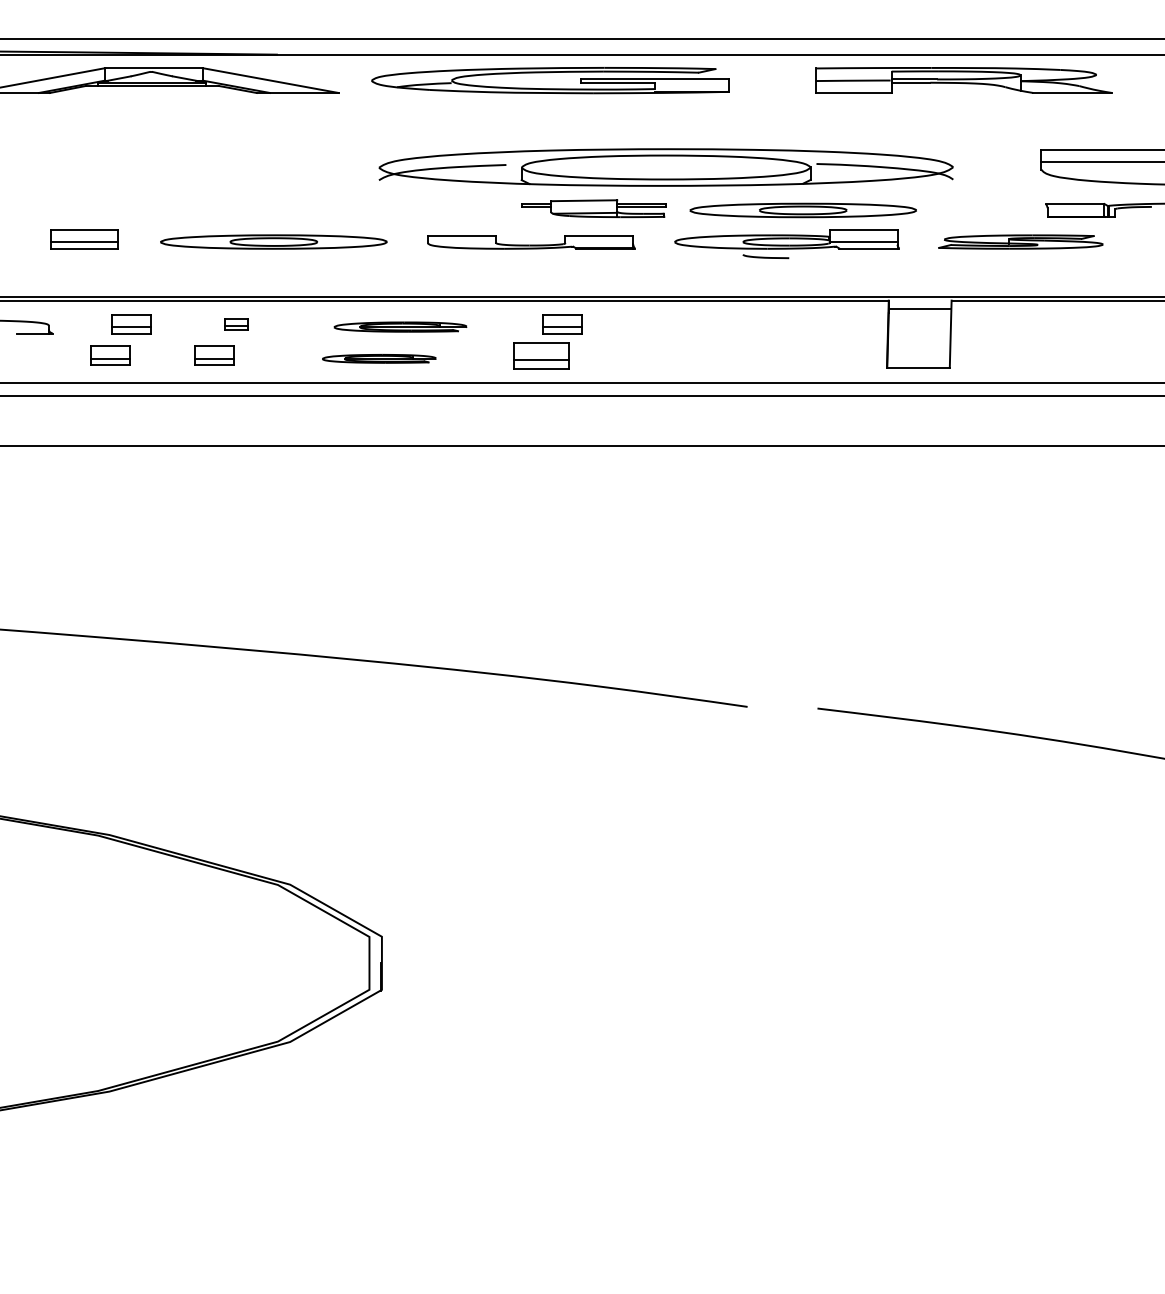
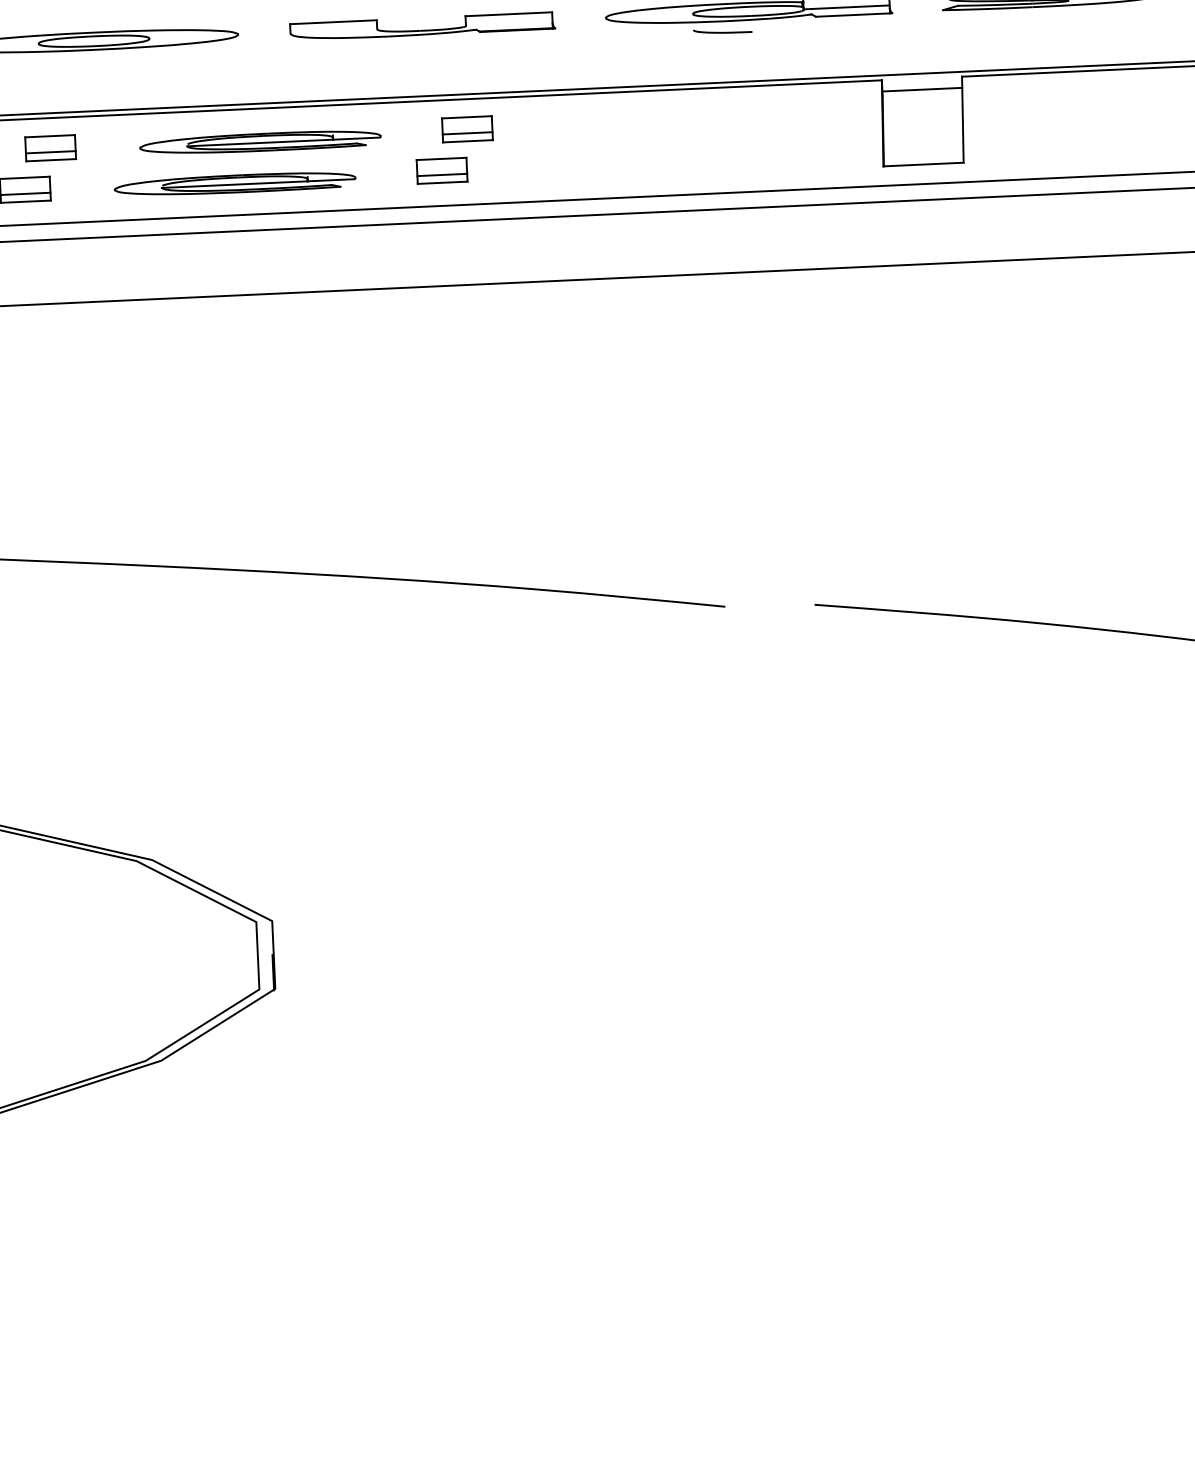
part: (236, 324) -> (51, 148), size x1.67
part: (400, 326) -> (260, 141), size x1.43
part: (541, 355) -> (442, 170), size x0.71
part: (379, 358) -> (235, 183), size x1.67

